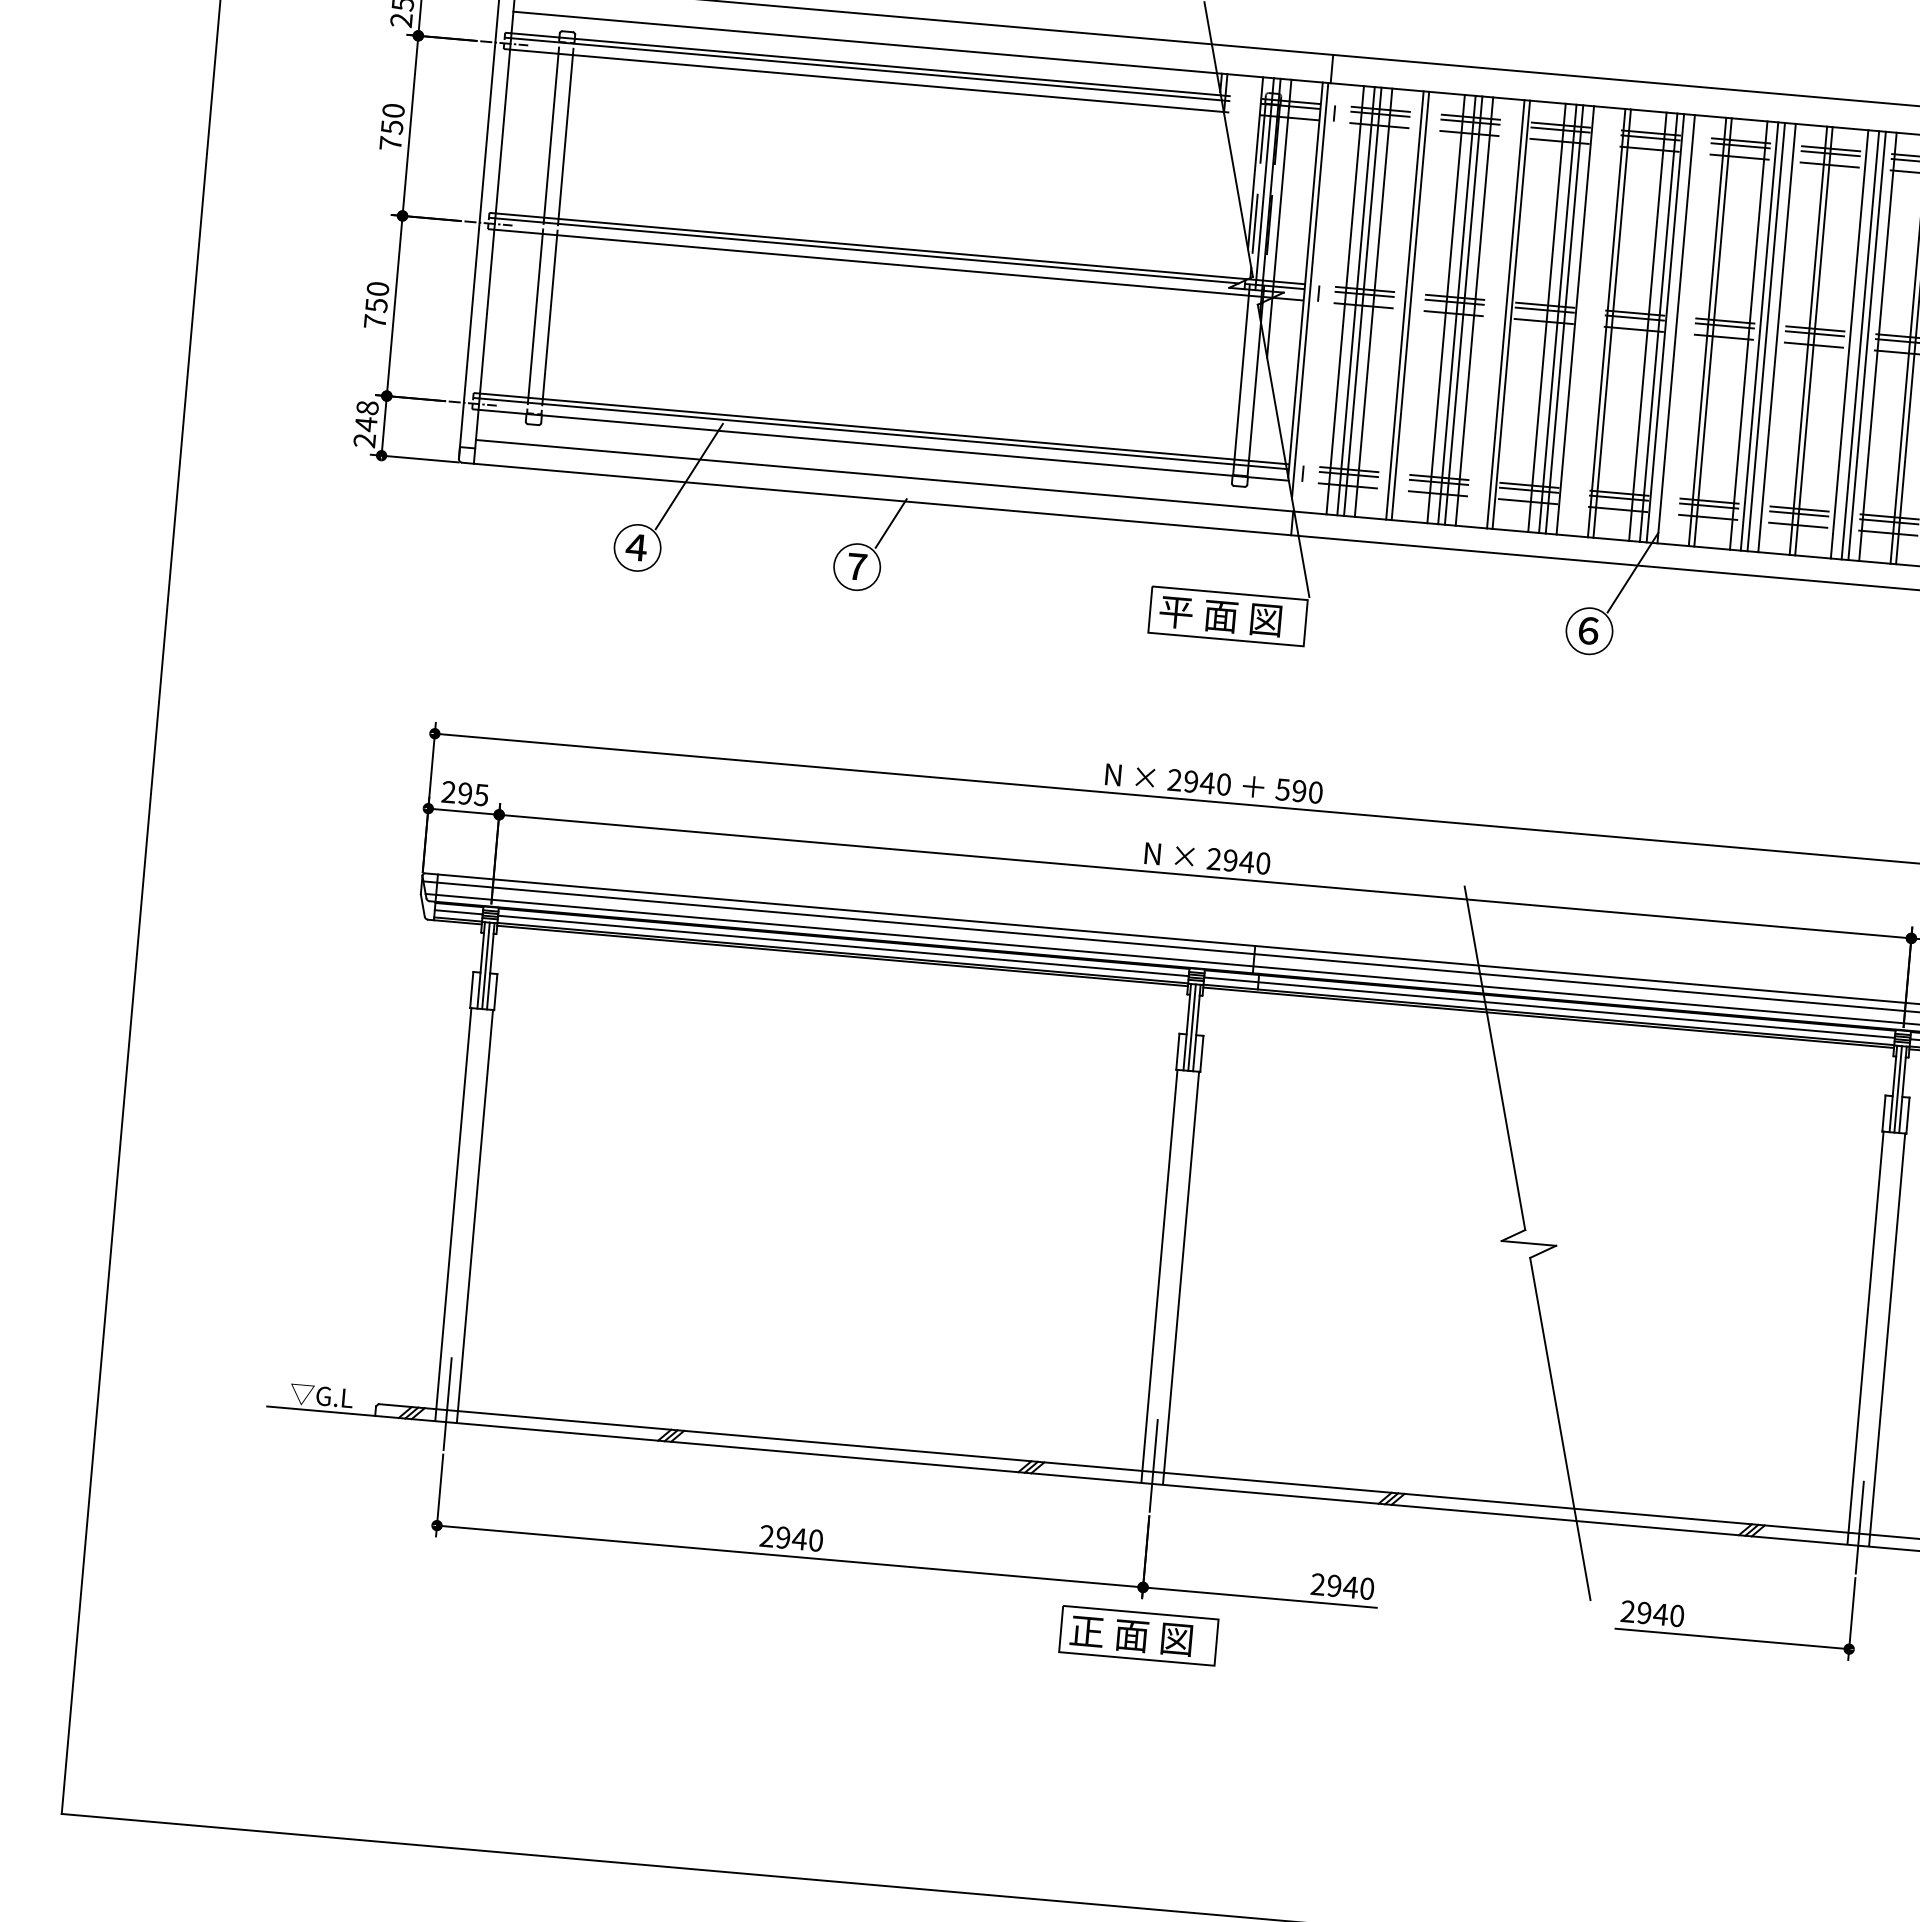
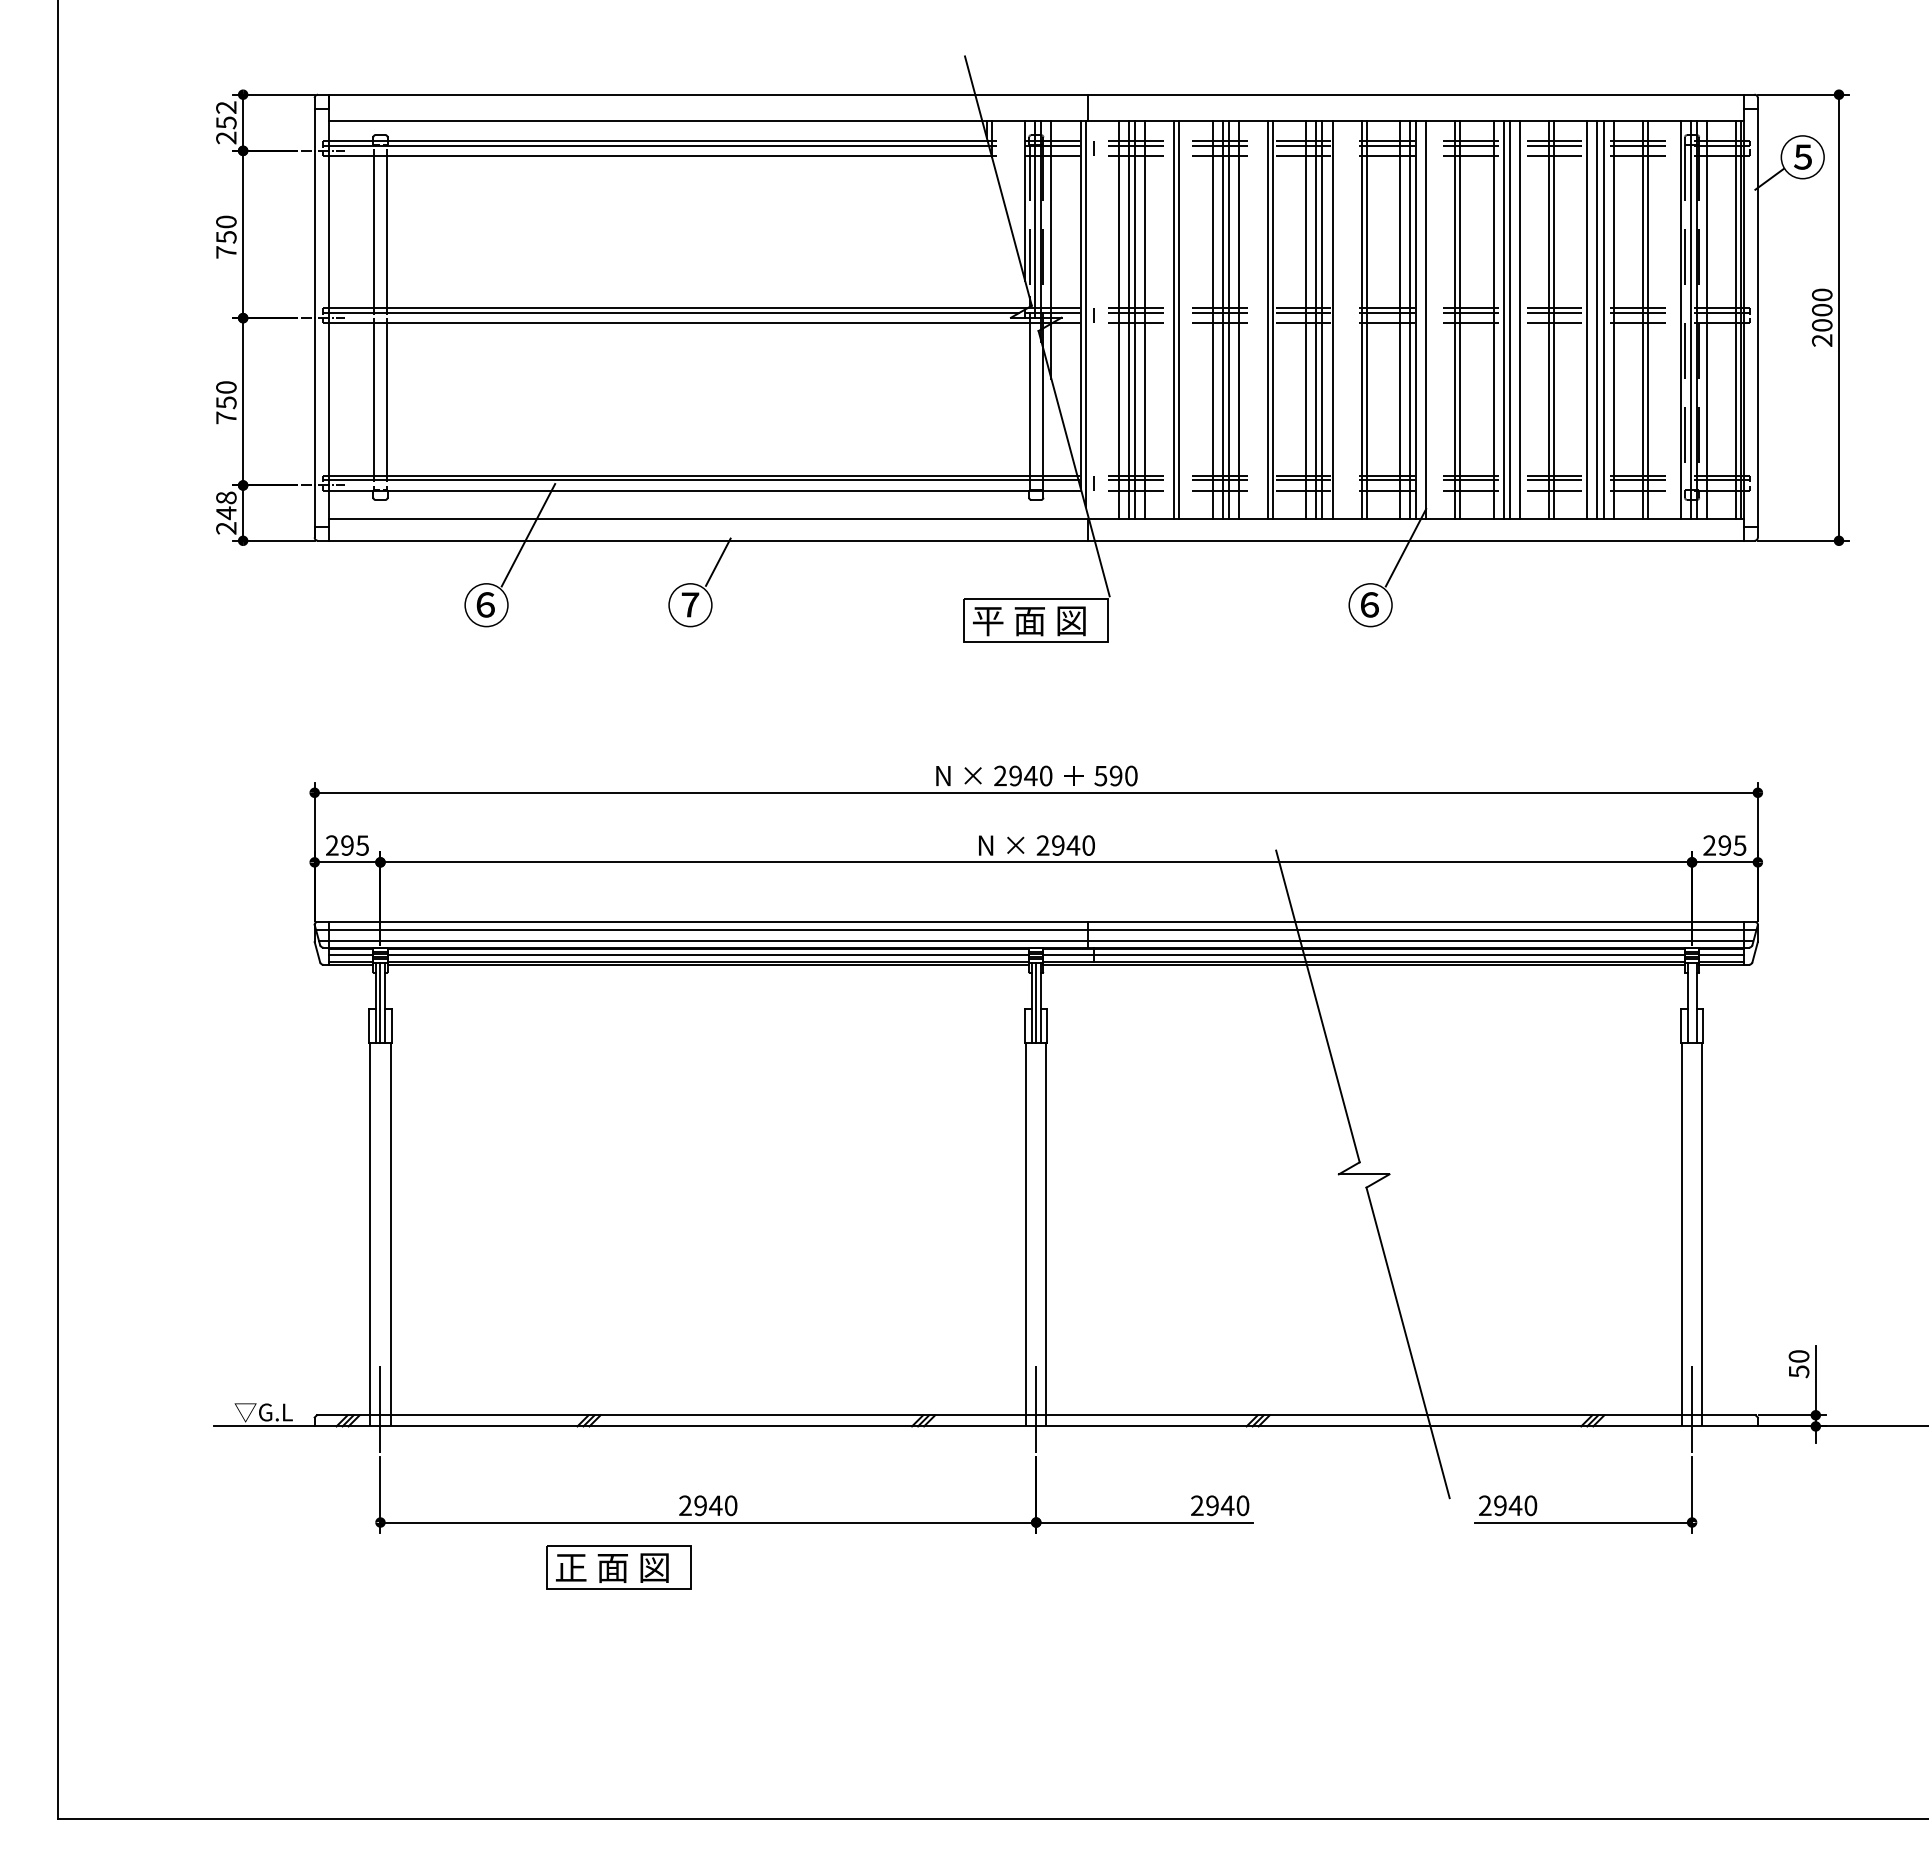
text: (636, 547) -> (485, 604), ④ -> ⑥
line: (1898, 1089) -> (1692, 1002), removed
part: (1138, 1635) -> (618, 1567), moved

